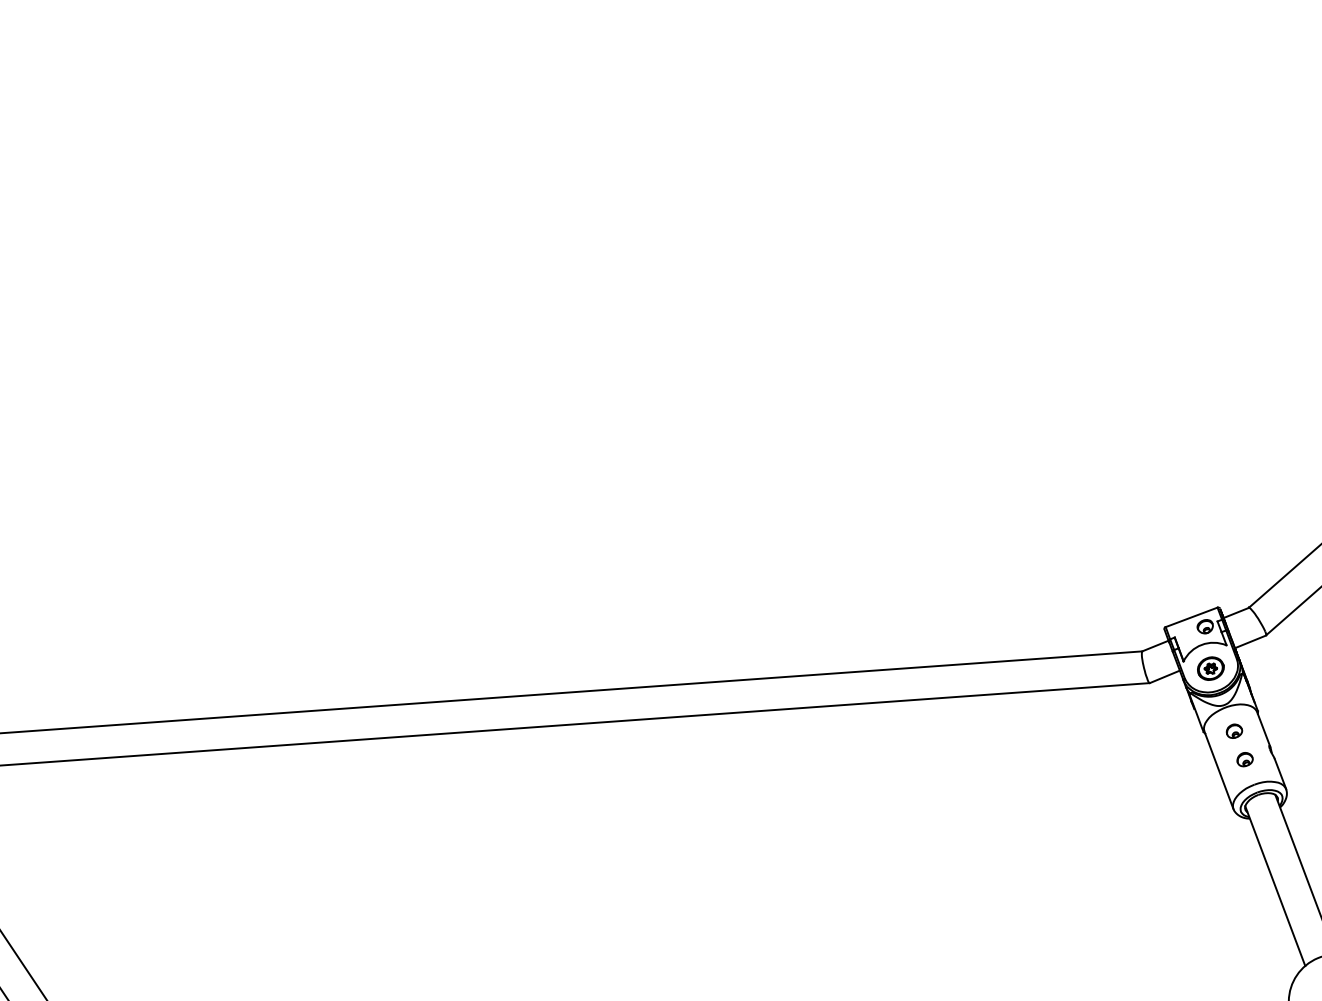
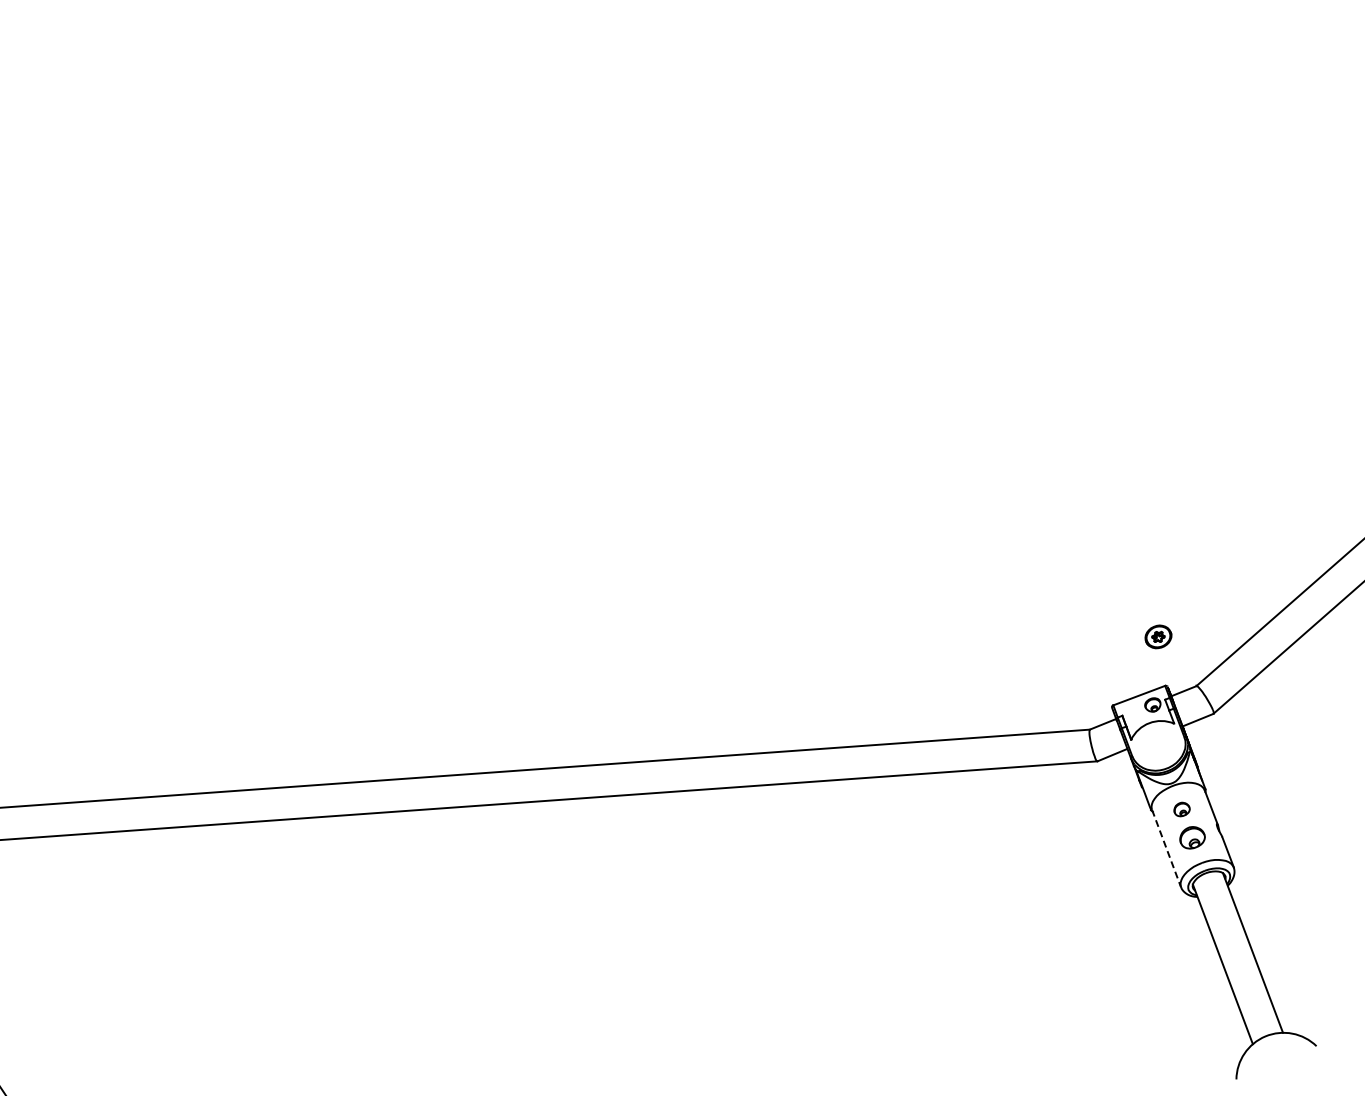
part: (1210, 668) -> (1158, 636), moved
part: (1244, 759) -> (1192, 837), size x1.6
line: (1218, 771) -> (1166, 849), solid -> dashed

